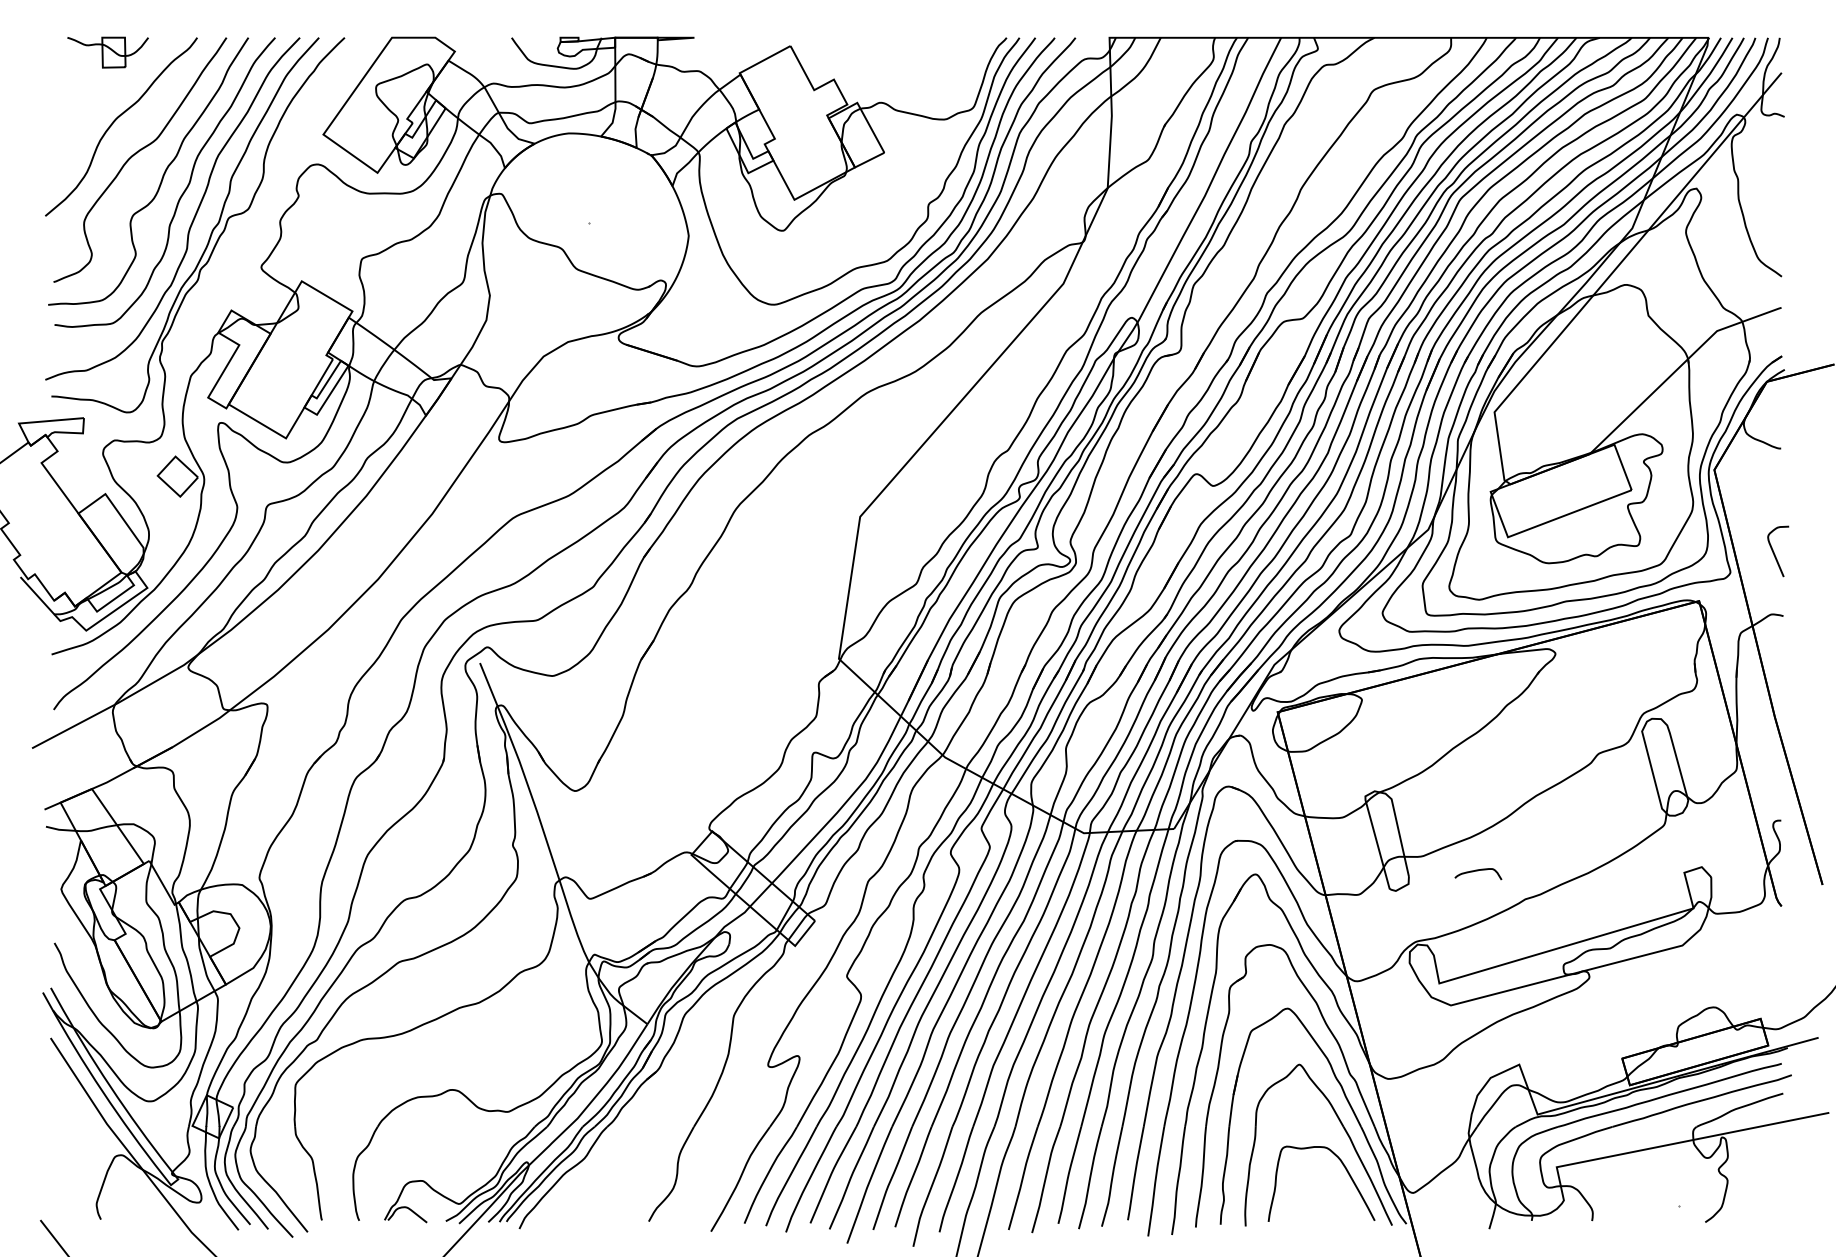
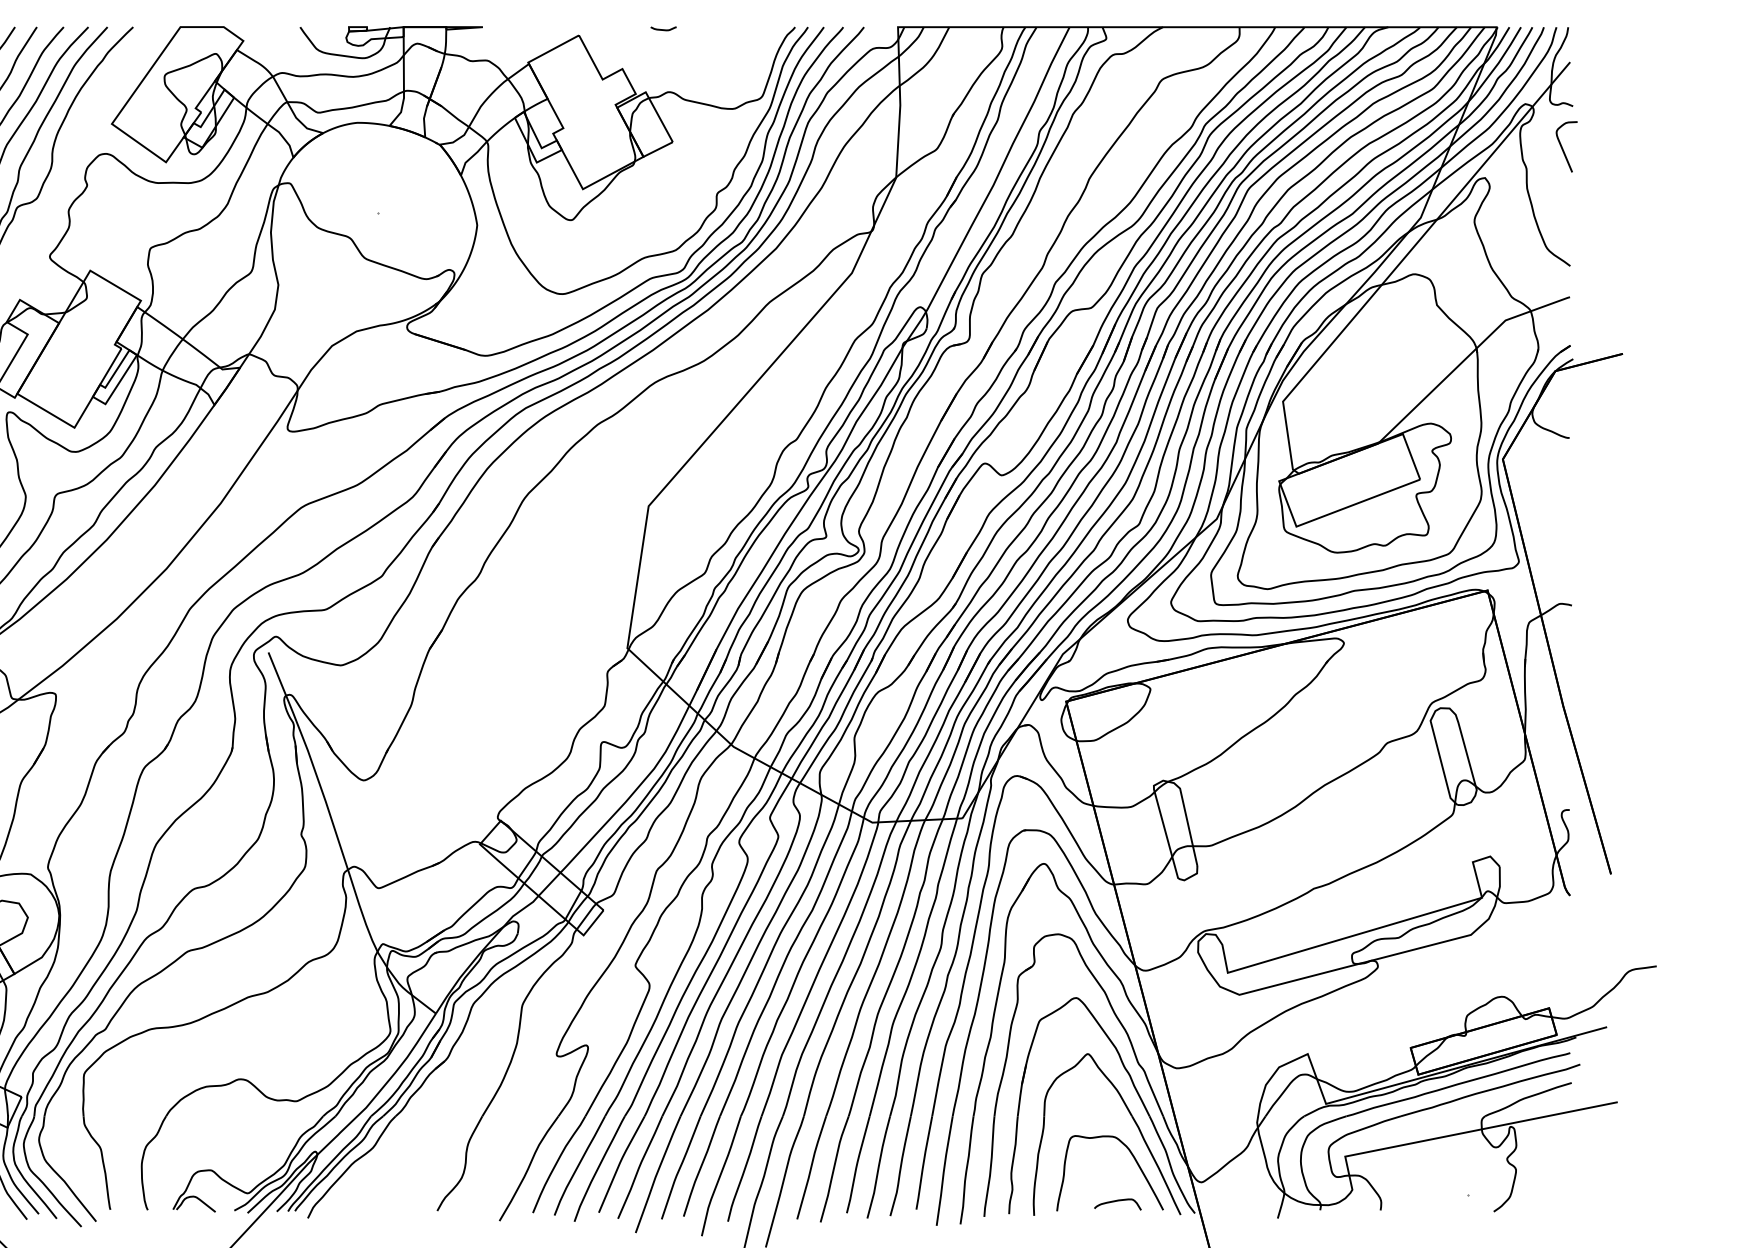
curve: (875, 39) -> (663, 28), added
curve: (1774, 552) -> (1562, 147), moved
curve: (1478, 871) -> (1117, 1201), moved

